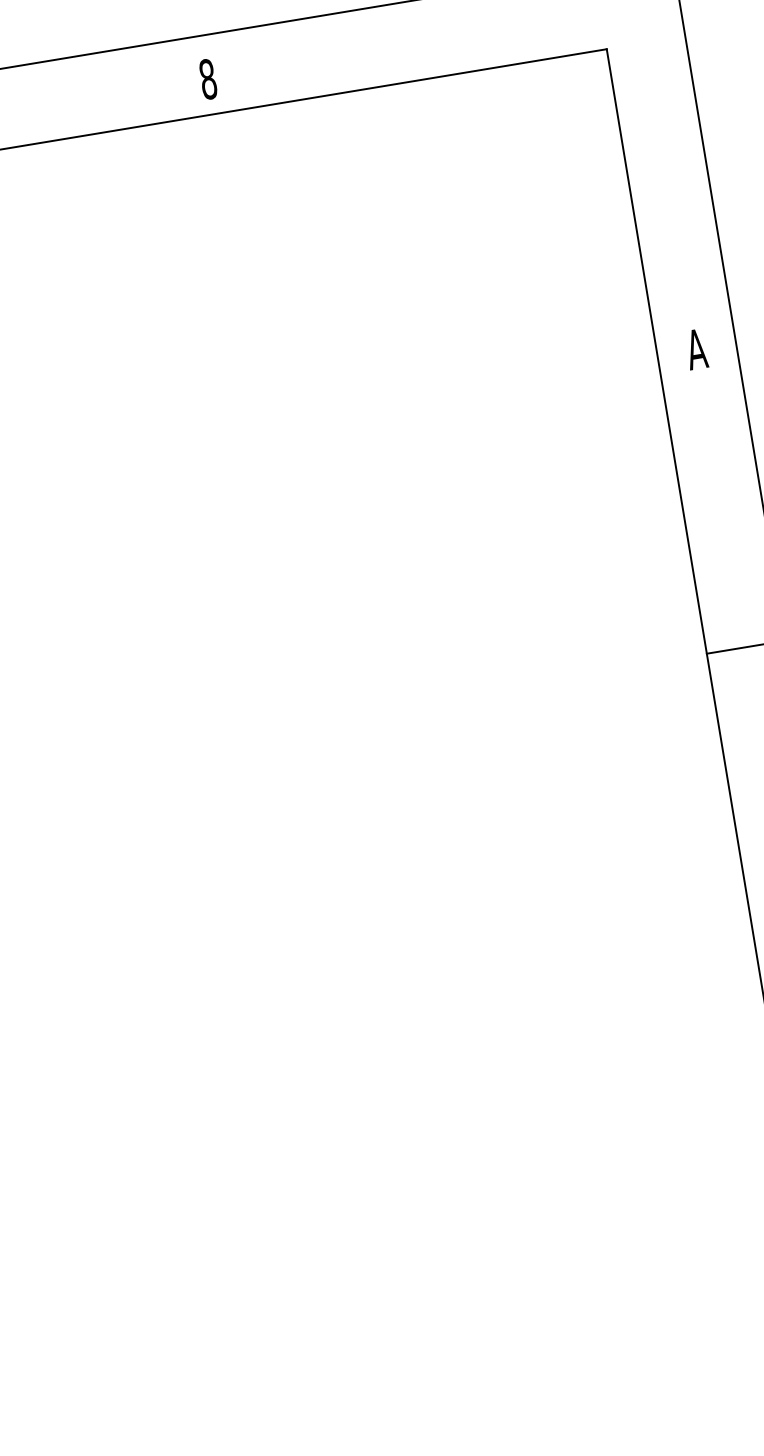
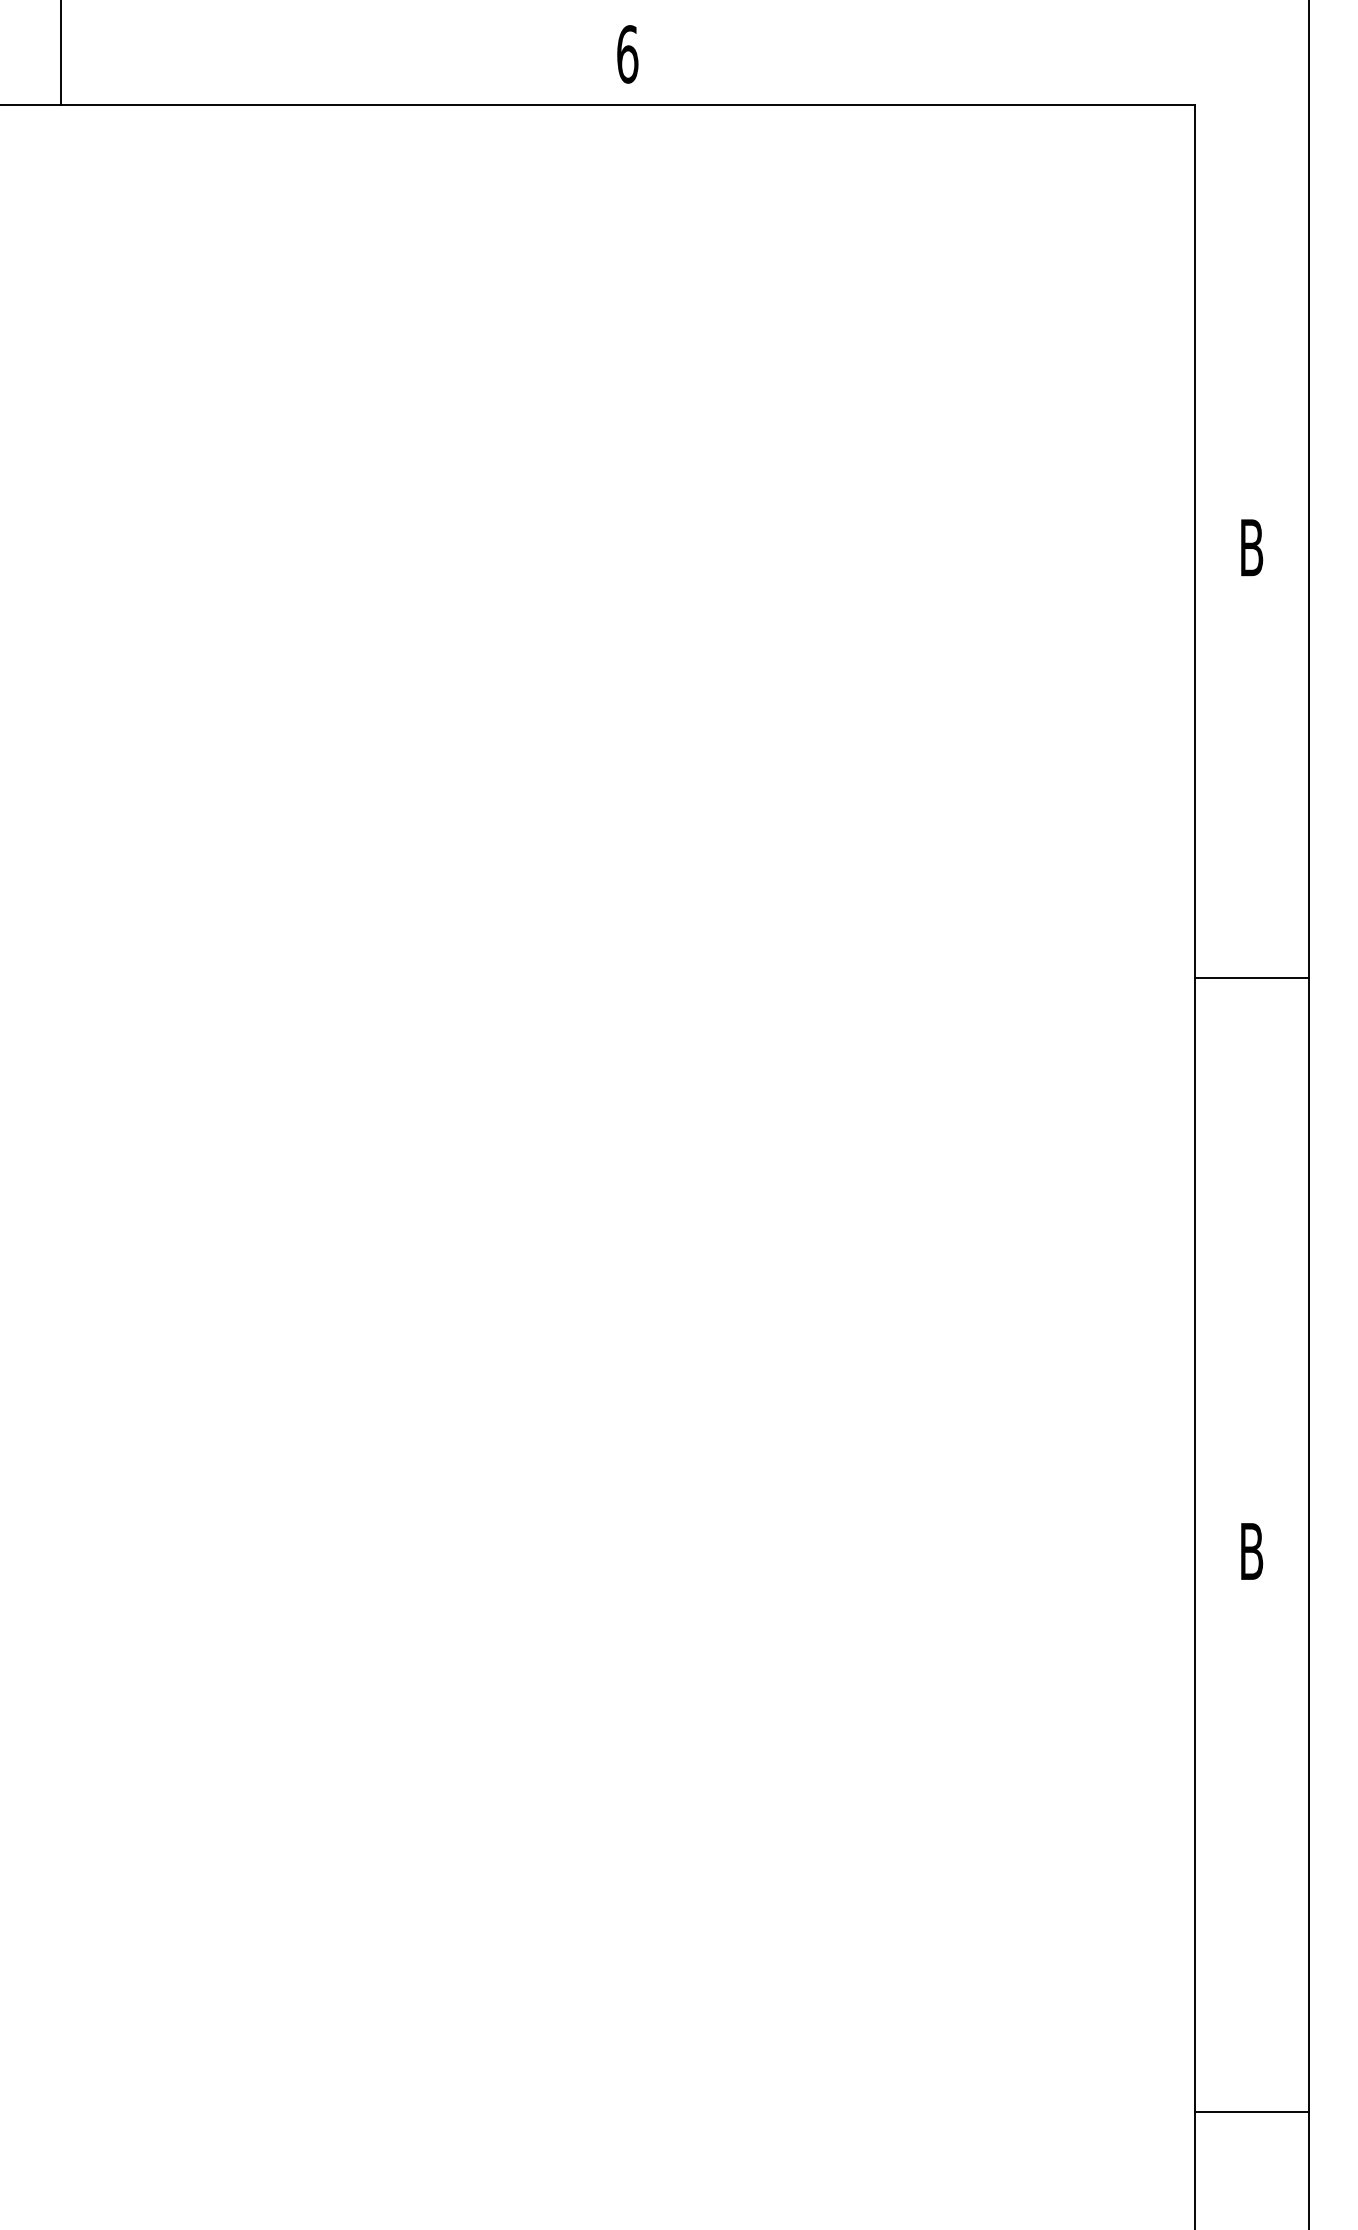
text: (208, 79) -> (627, 54), 8 -> 6
text: (696, 349) -> (1251, 547), A -> B

